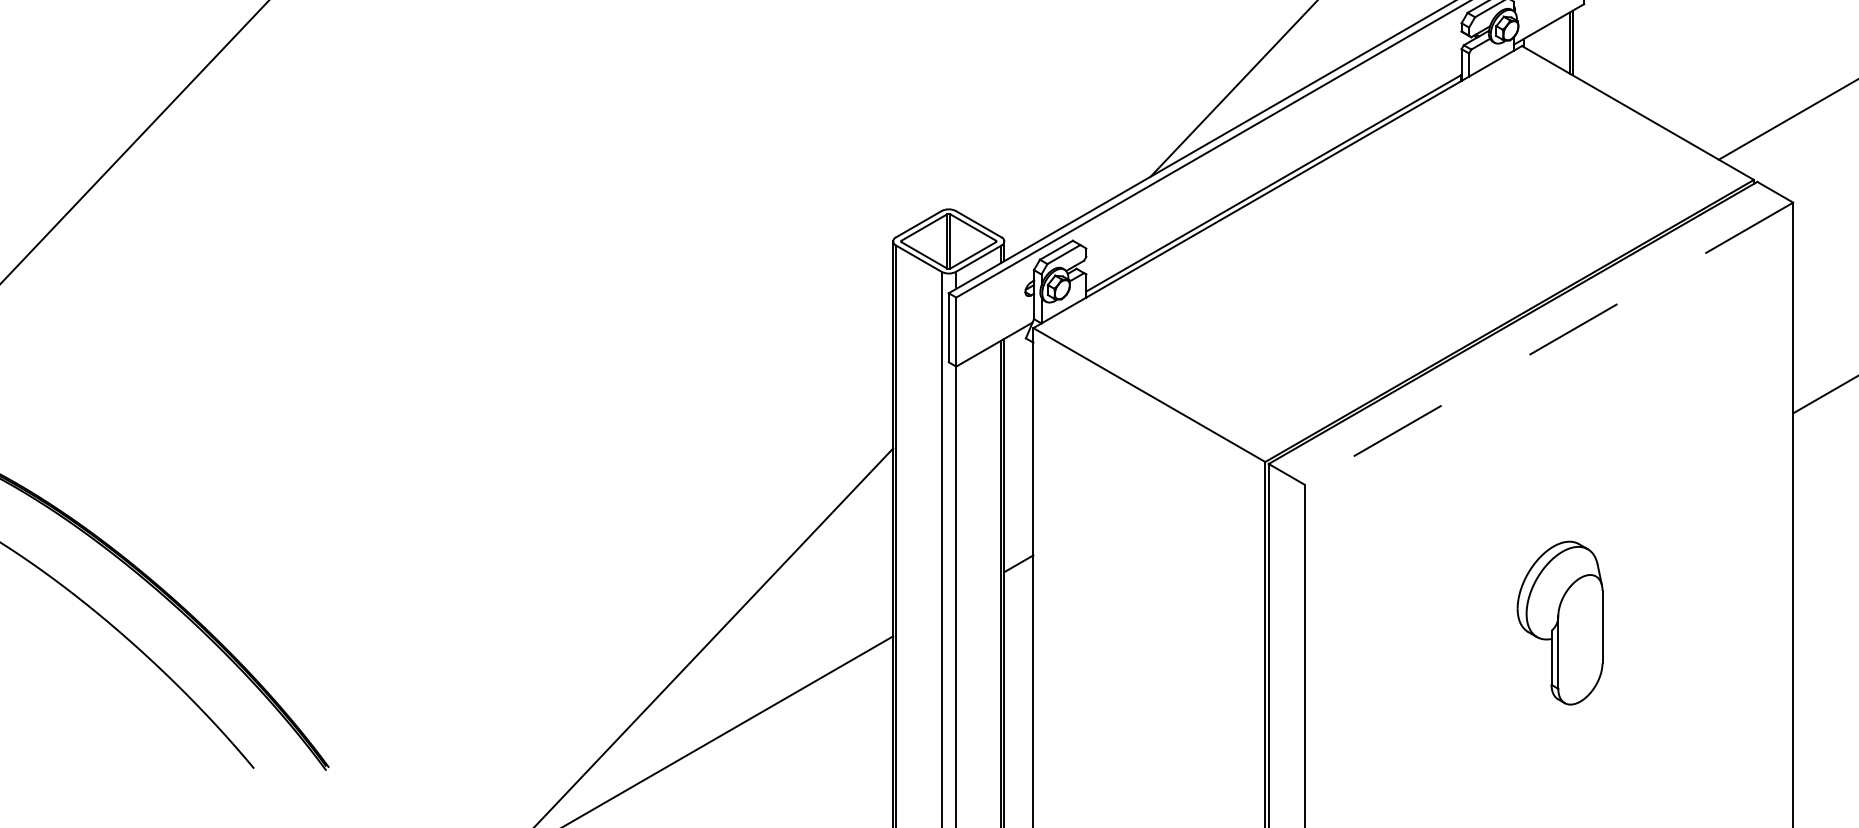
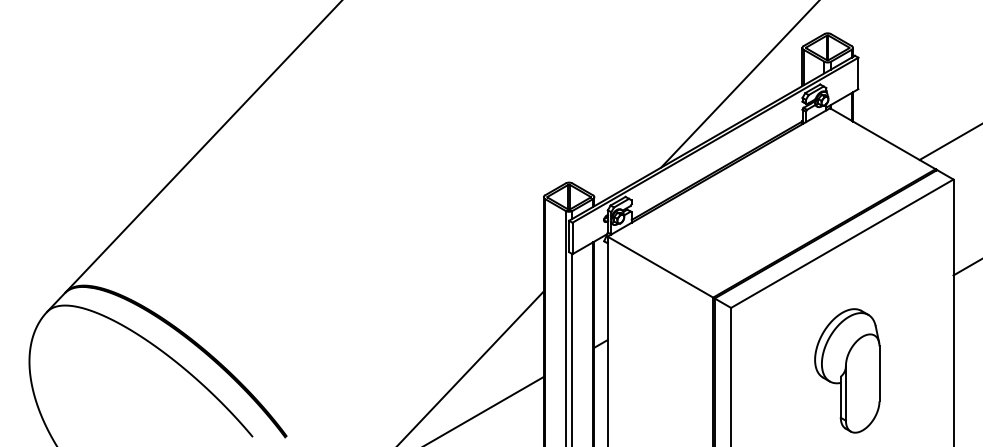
line: (1547, 343) -> (841, 243), dashed -> solid
part: (1560, 622) -> (847, 370), size x1.67

